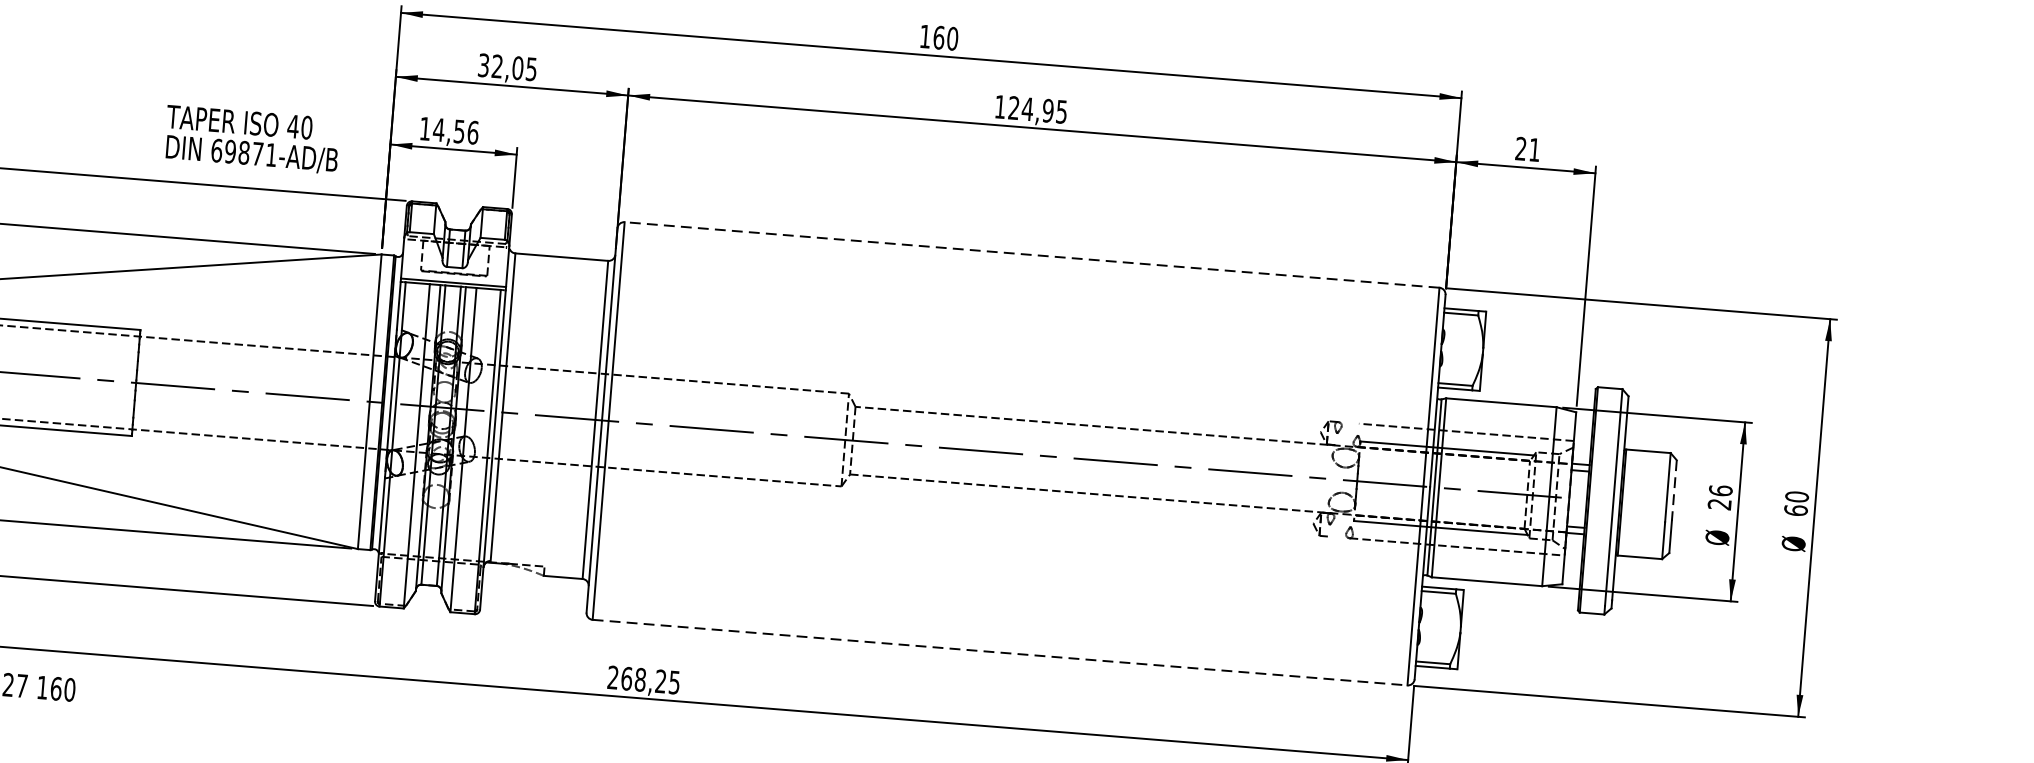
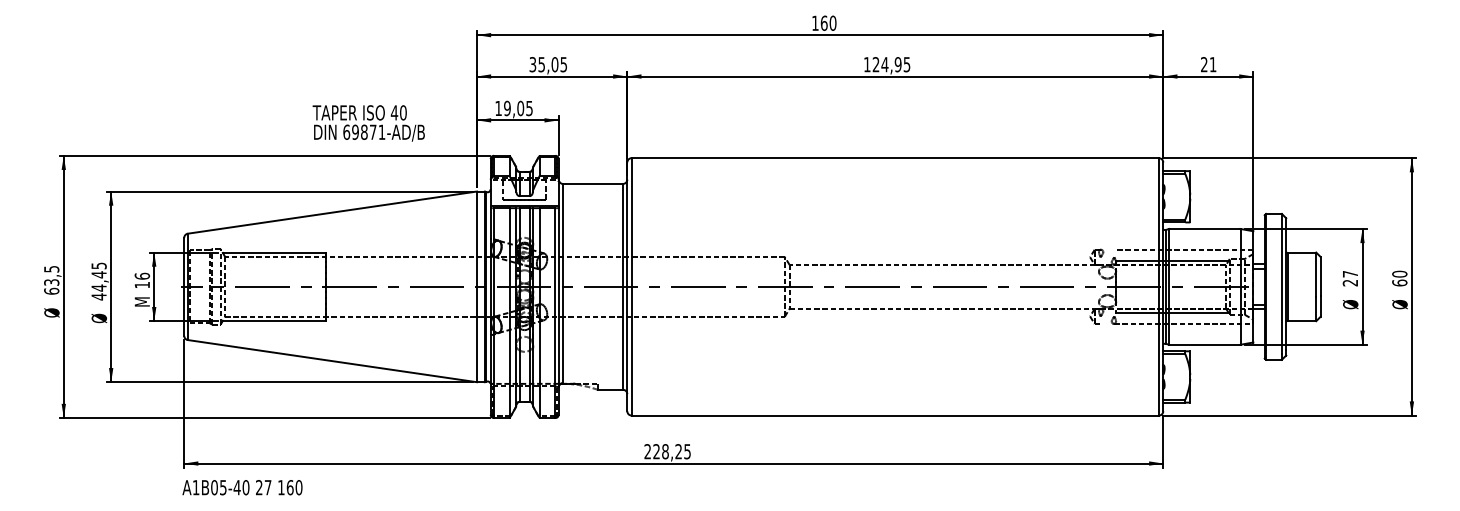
text: (497, 66) -> (541, 64), 32,05 -> 35,05
text: (454, 131) -> (517, 108), 14,56 -> 19,05
text: (251, 139) -> (368, 123), moved
line: (1032, 255) -> (895, 158), dashed -> solid
text: (1721, 489) -> (1350, 273), 26 -> 27
line: (1674, 490) -> (1320, 276), dashed -> solid
line: (1000, 652) -> (895, 415), dashed -> solid
text: (626, 678) -> (656, 451), 268,25 -> 228,25

